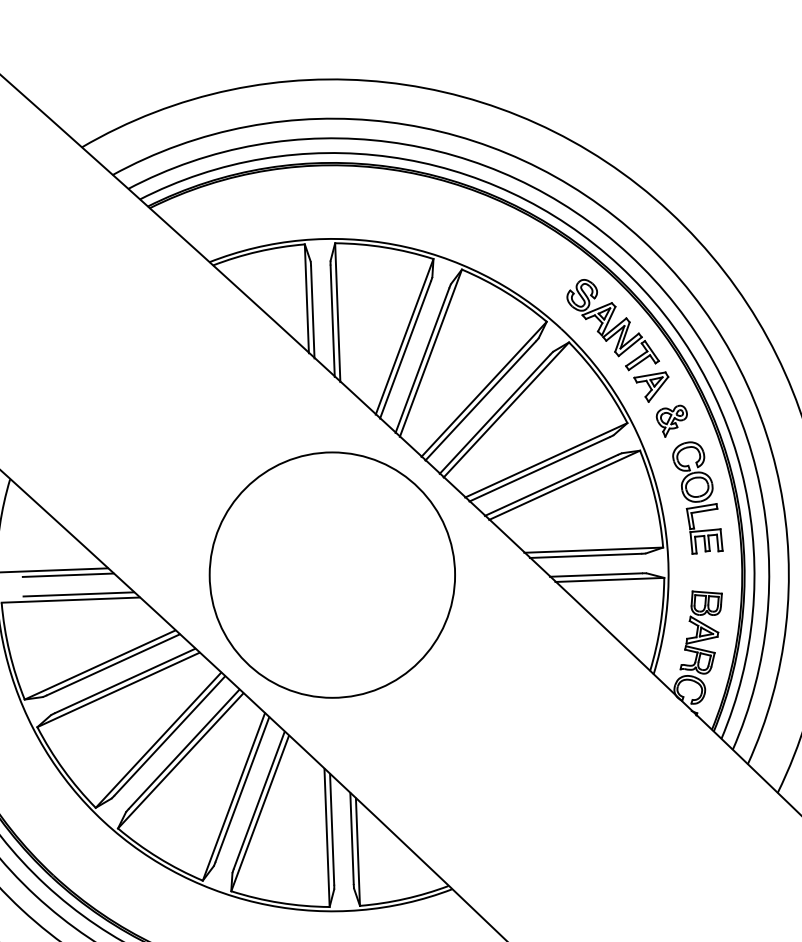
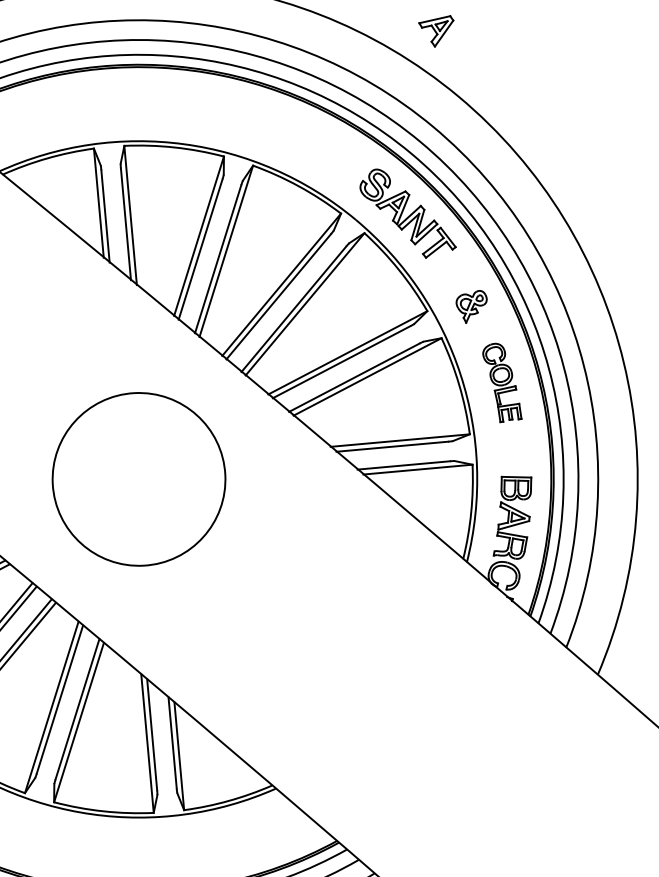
part: (651, 386) -> (436, 31), moved
part: (697, 497) -> (501, 382), size x0.7
circle: (332, 574) -> (139, 478), size x0.7

